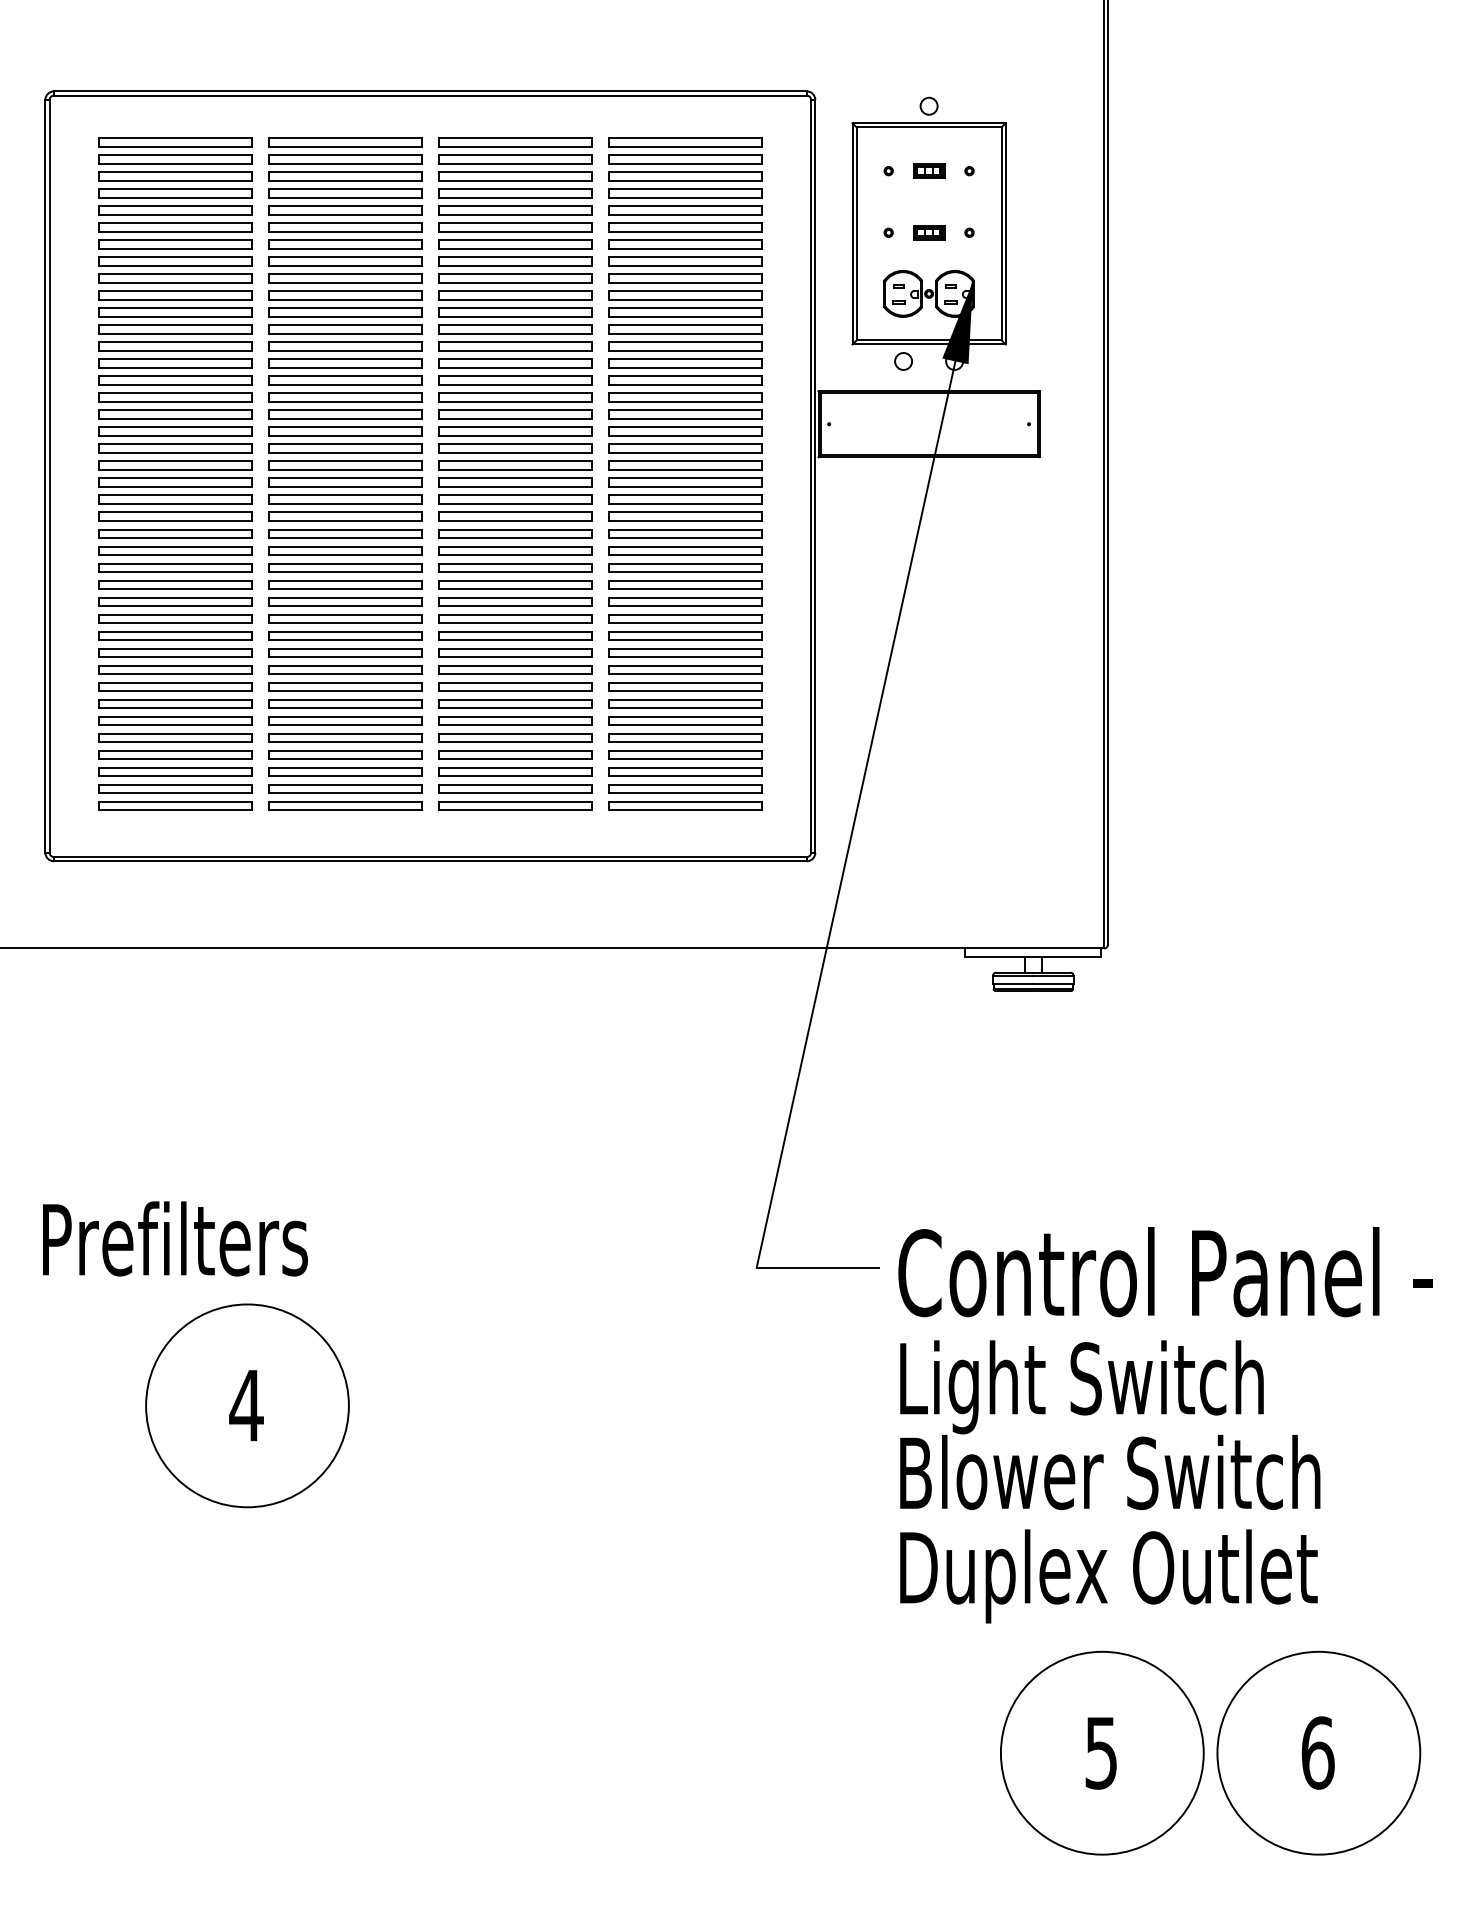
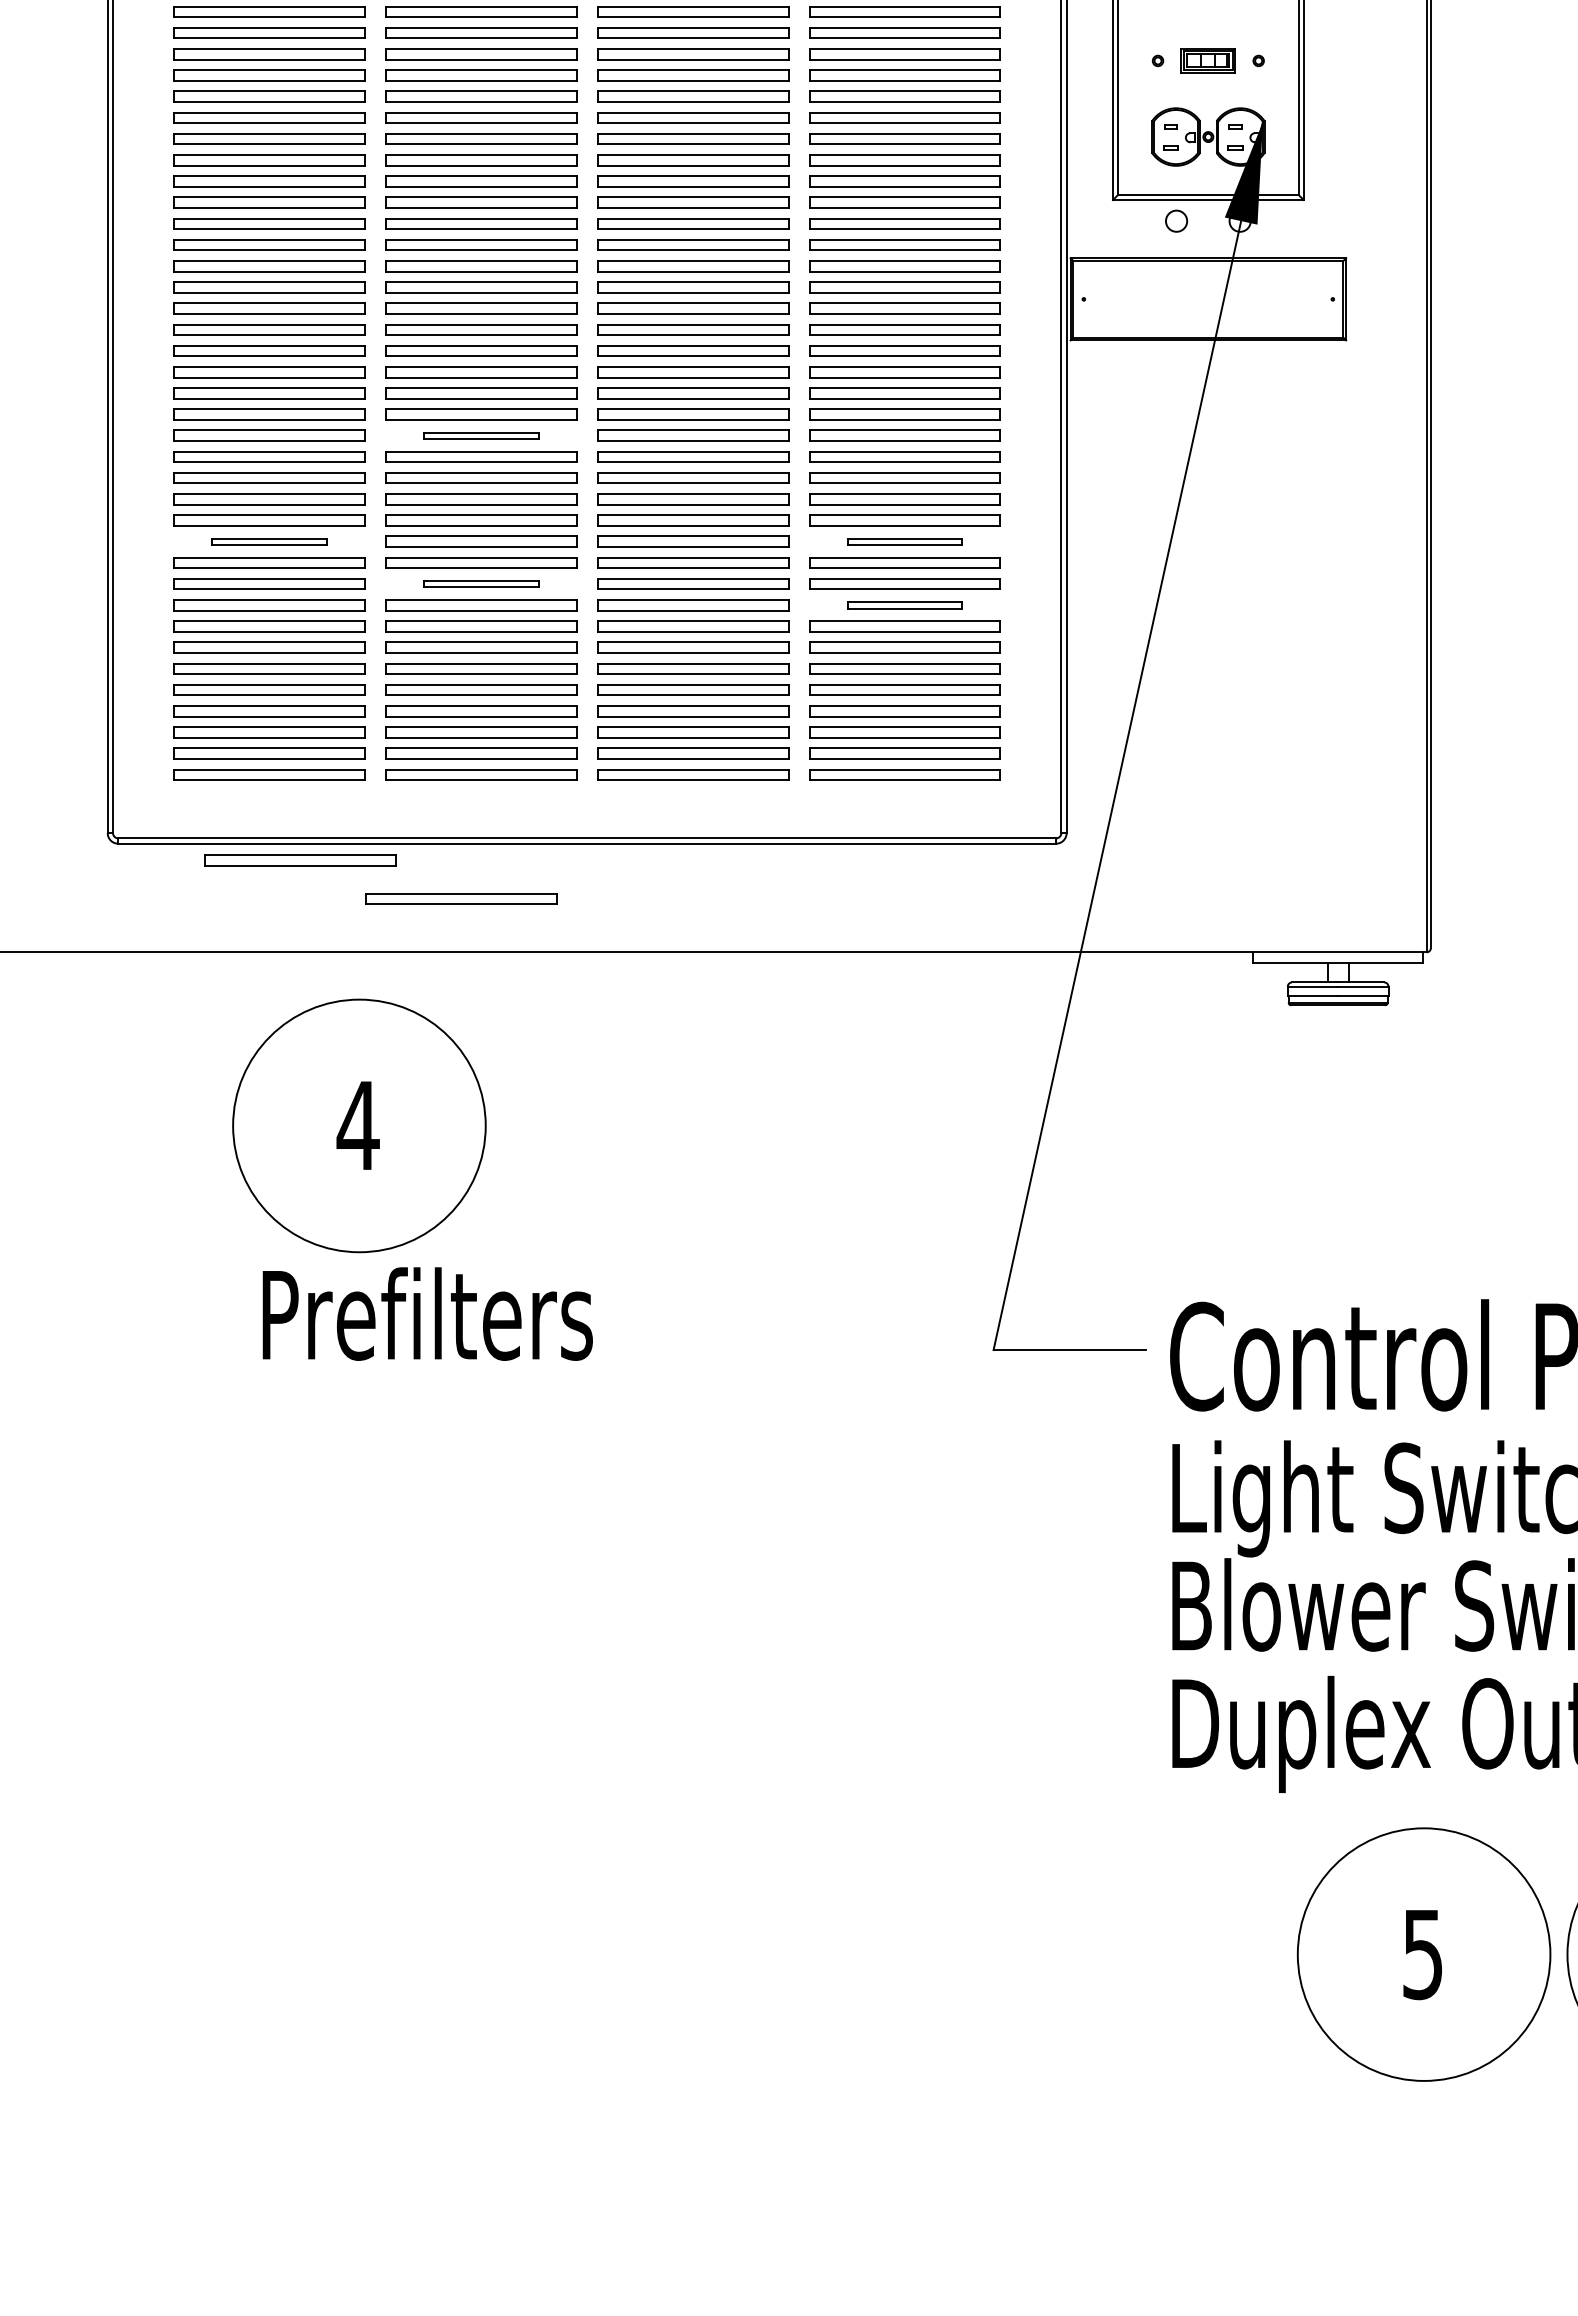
part: (929, 232) -> (1208, 60), size x1.4
part: (345, 533) -> (481, 435), size x0.6
part: (175, 618) -> (269, 541), size x0.6
part: (685, 618) -> (904, 541), size x0.6
part: (345, 652) -> (481, 583), size x0.6
part: (685, 669) -> (904, 604), size x0.6
part: (200, 874) -> (300, 860), added
part: (329, 905) -> (461, 898), added
text: (175, 1238) -> (427, 1313), moved
part: (247, 1405) -> (359, 1125), moved

